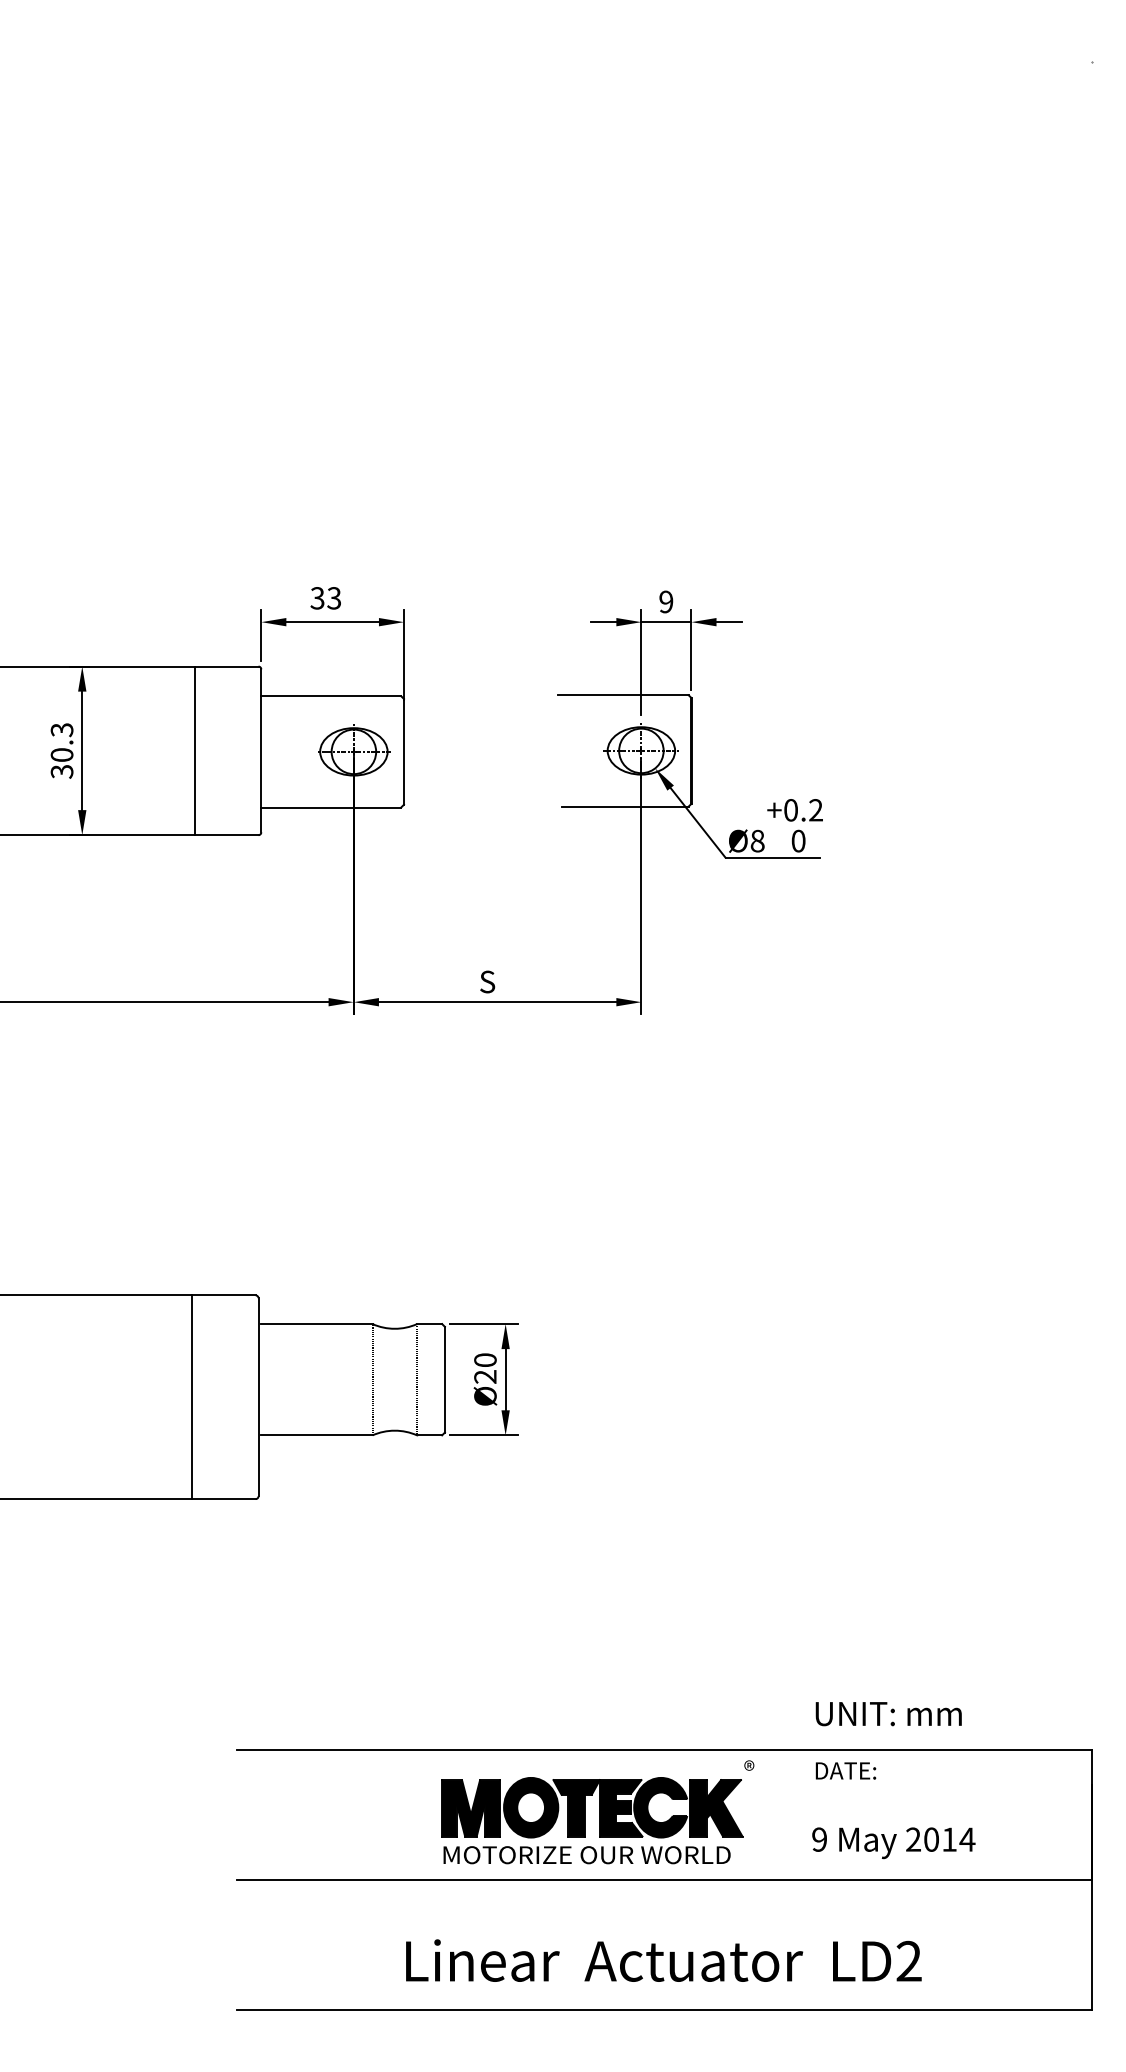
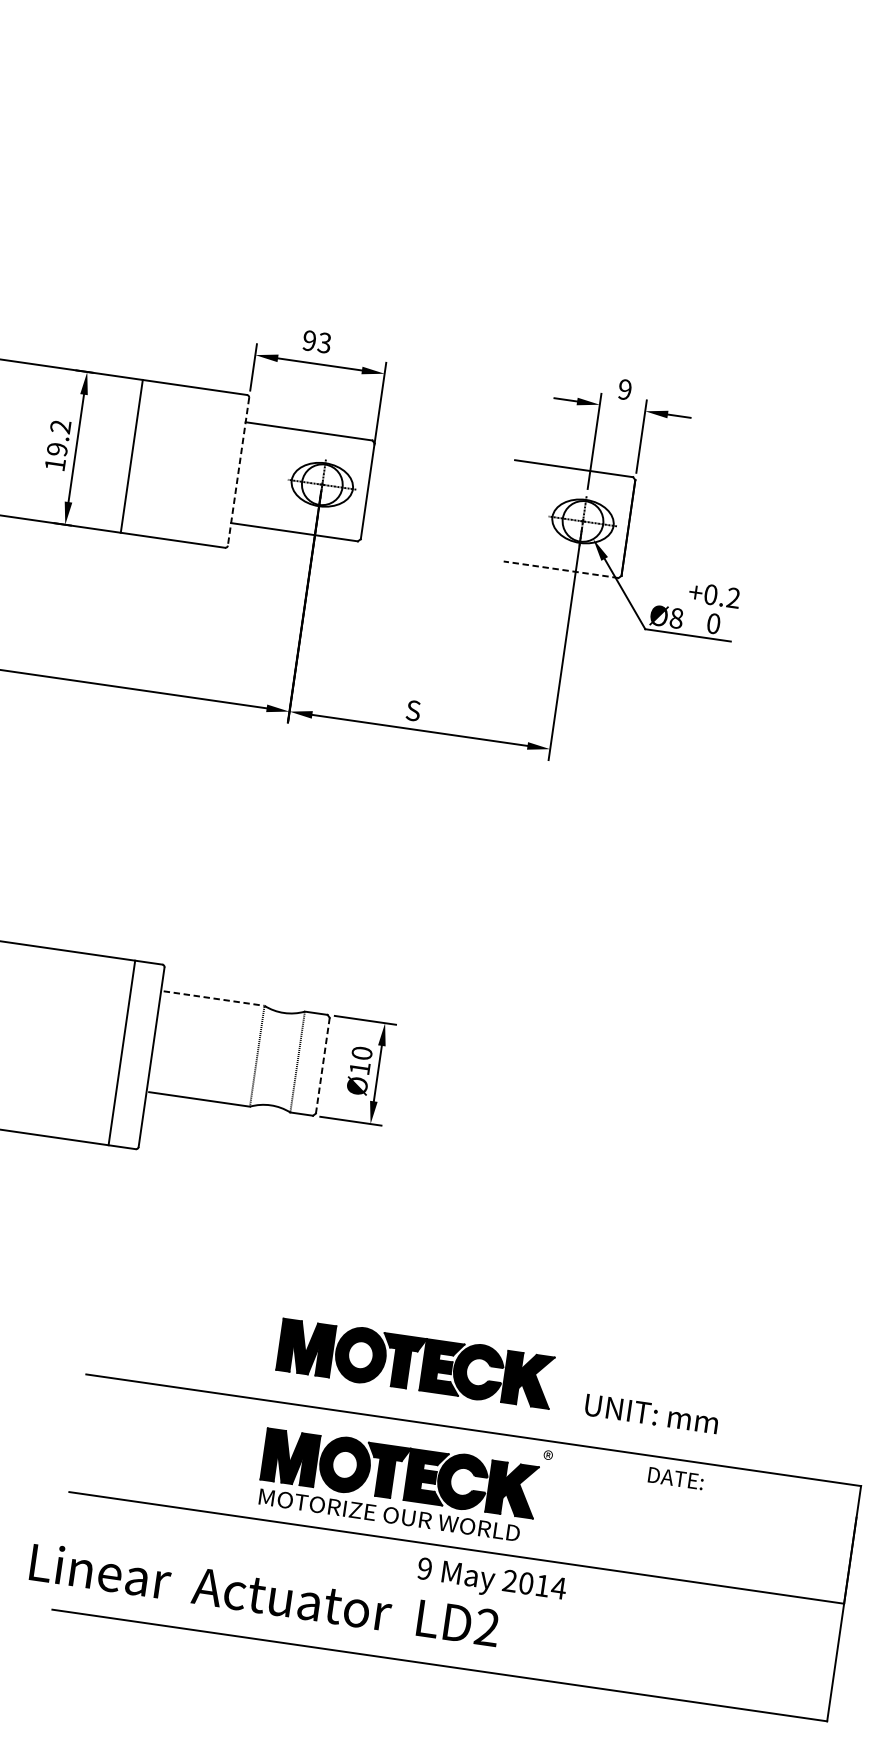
text: (317, 598) -> (309, 341), 33 -> 93
line: (666, 622) -> (622, 408), removed
text: (61, 750) -> (57, 445), 30.3 -> 19.2
line: (194, 750) -> (131, 456), moved
line: (261, 750) -> (238, 471), solid -> dashed
line: (624, 806) -> (560, 569), solid -> dashed
line: (316, 1324) -> (213, 998), solid -> dashed
text: (485, 1376) -> (360, 1068), Ø20 -> Ø10
line: (444, 1379) -> (322, 1065), solid -> dashed
line: (191, 1397) -> (121, 1053), moved
part: (585, 1686) -> (410, 1362), added
text: (888, 1714) -> (651, 1414), moved
text: (845, 1770) -> (675, 1478), moved
text: (893, 1843) -> (491, 1581), moved
text: (663, 1960) -> (264, 1594), moved

